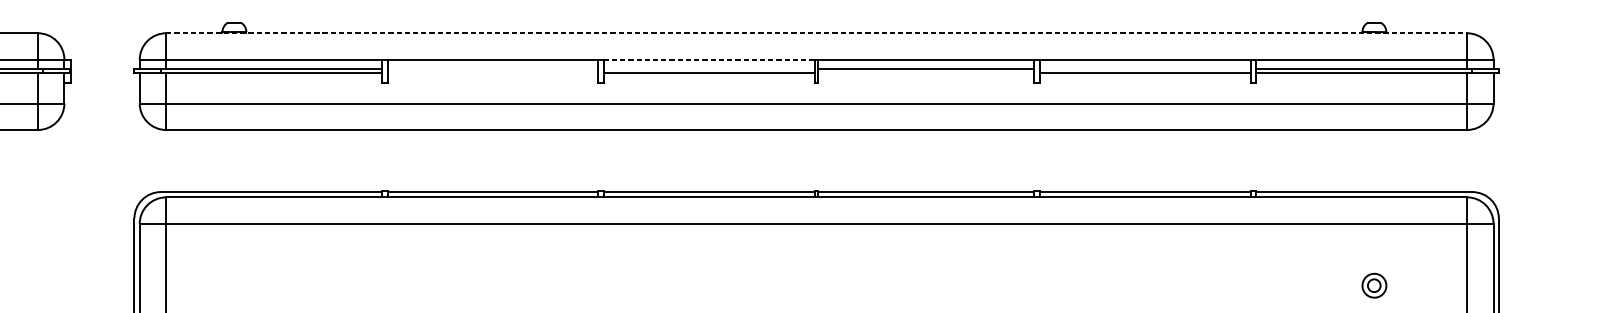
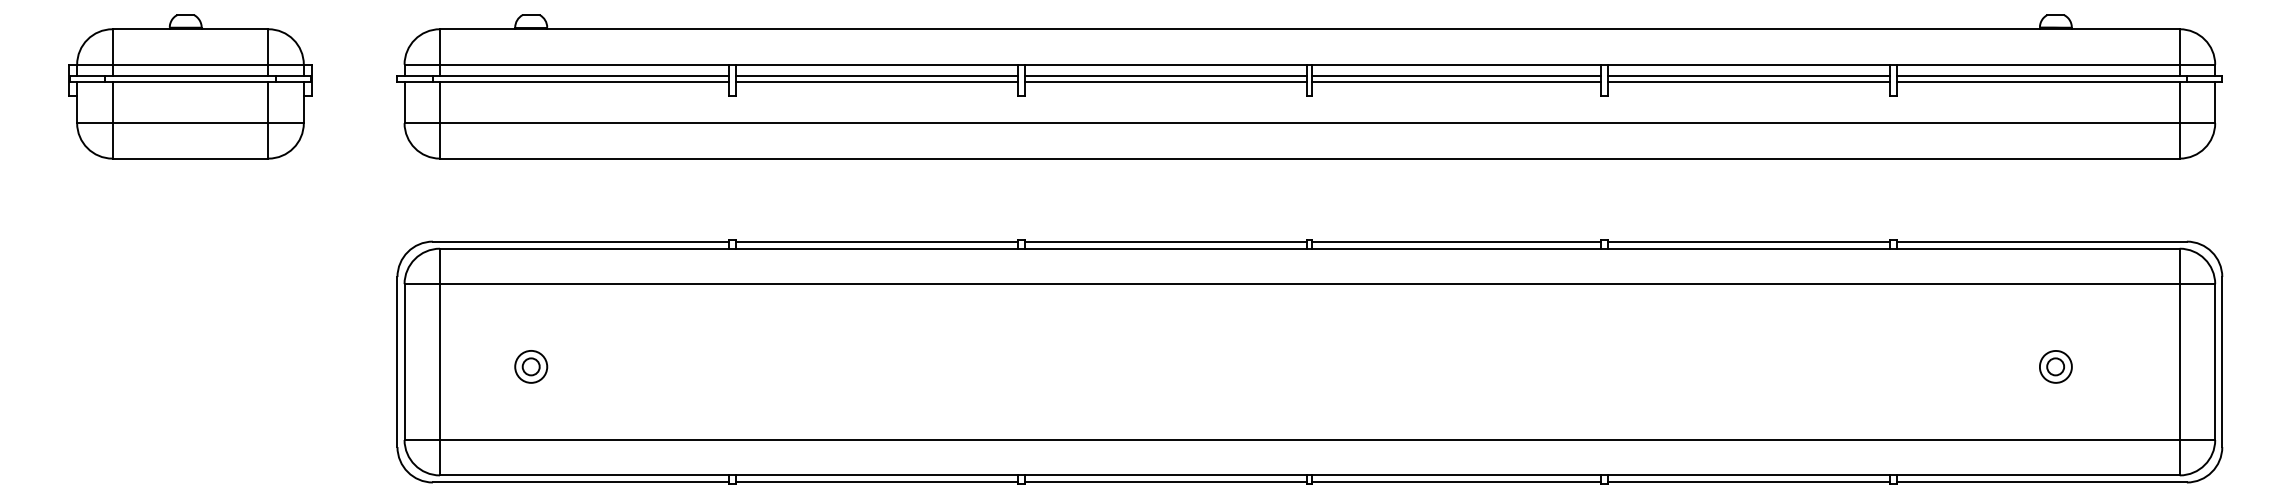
line: (816, 33) -> (1309, 29), dashed -> solid
line: (709, 59) -> (1166, 64), dashed -> solid
line: (493, 68) -> (877, 76), added
line: (709, 68) -> (1166, 76), added
line: (1145, 68) -> (1749, 76), added
line: (493, 73) -> (877, 82), added
line: (926, 73) -> (1456, 82), added
part: (234, 285) -> (531, 366), added

